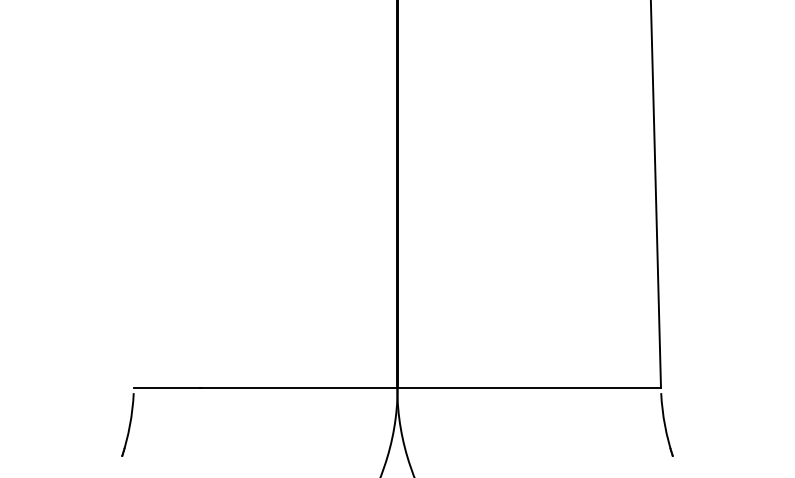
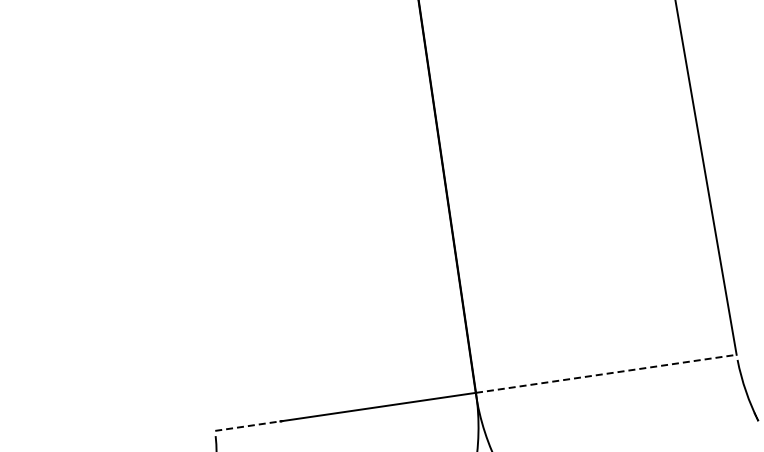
line: (167, 387) -> (248, 425), solid -> dashed
line: (529, 387) -> (606, 373), solid -> dashed

